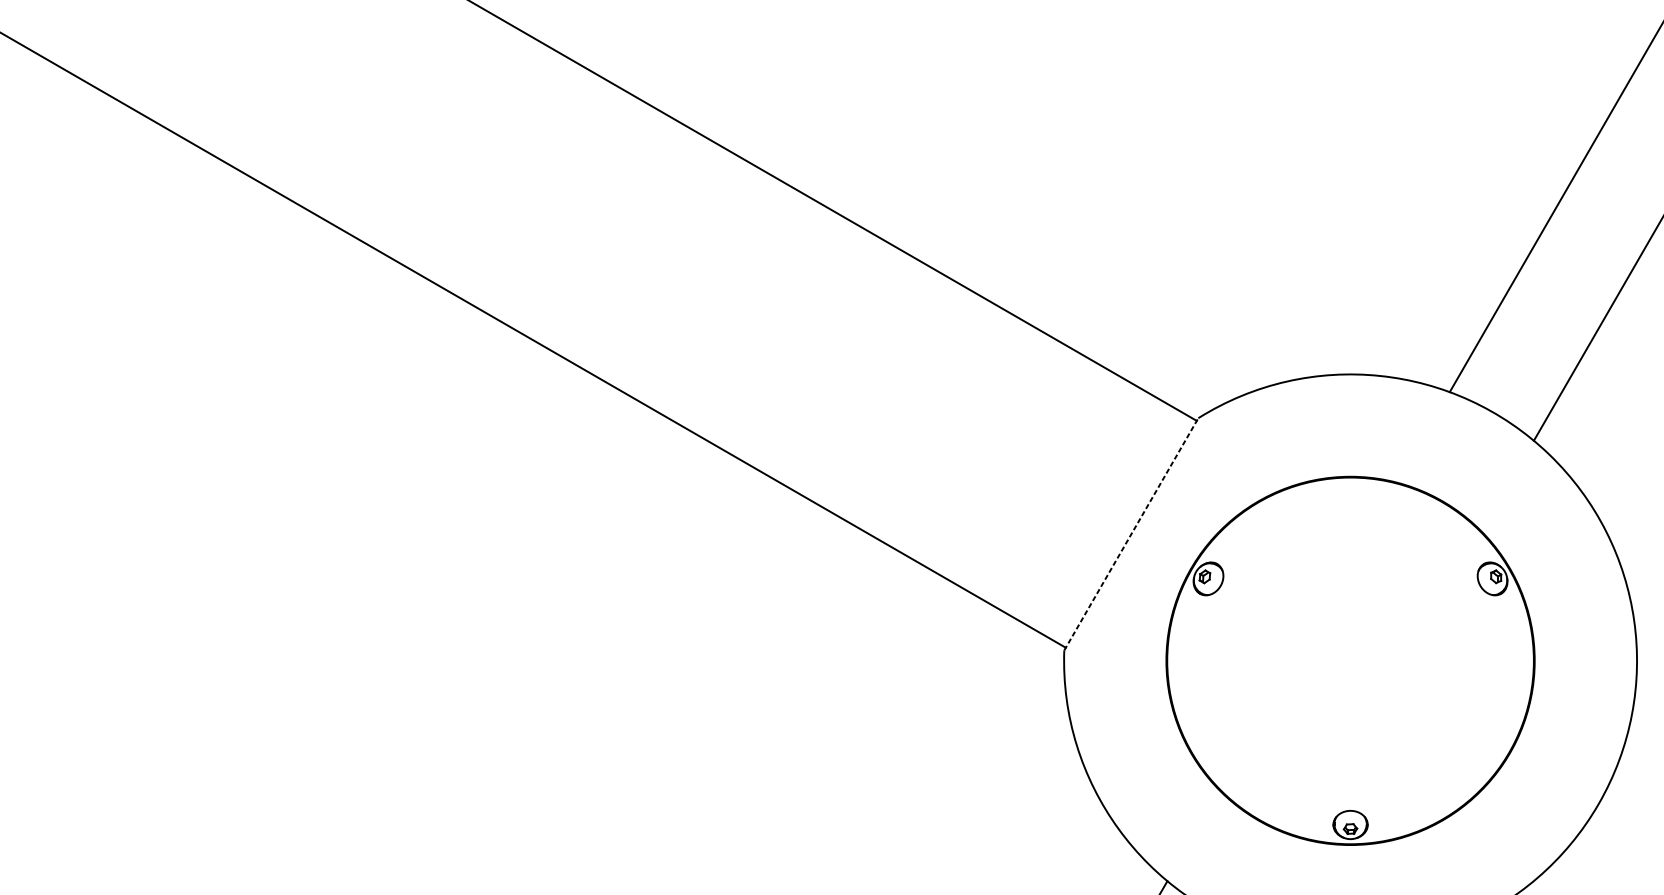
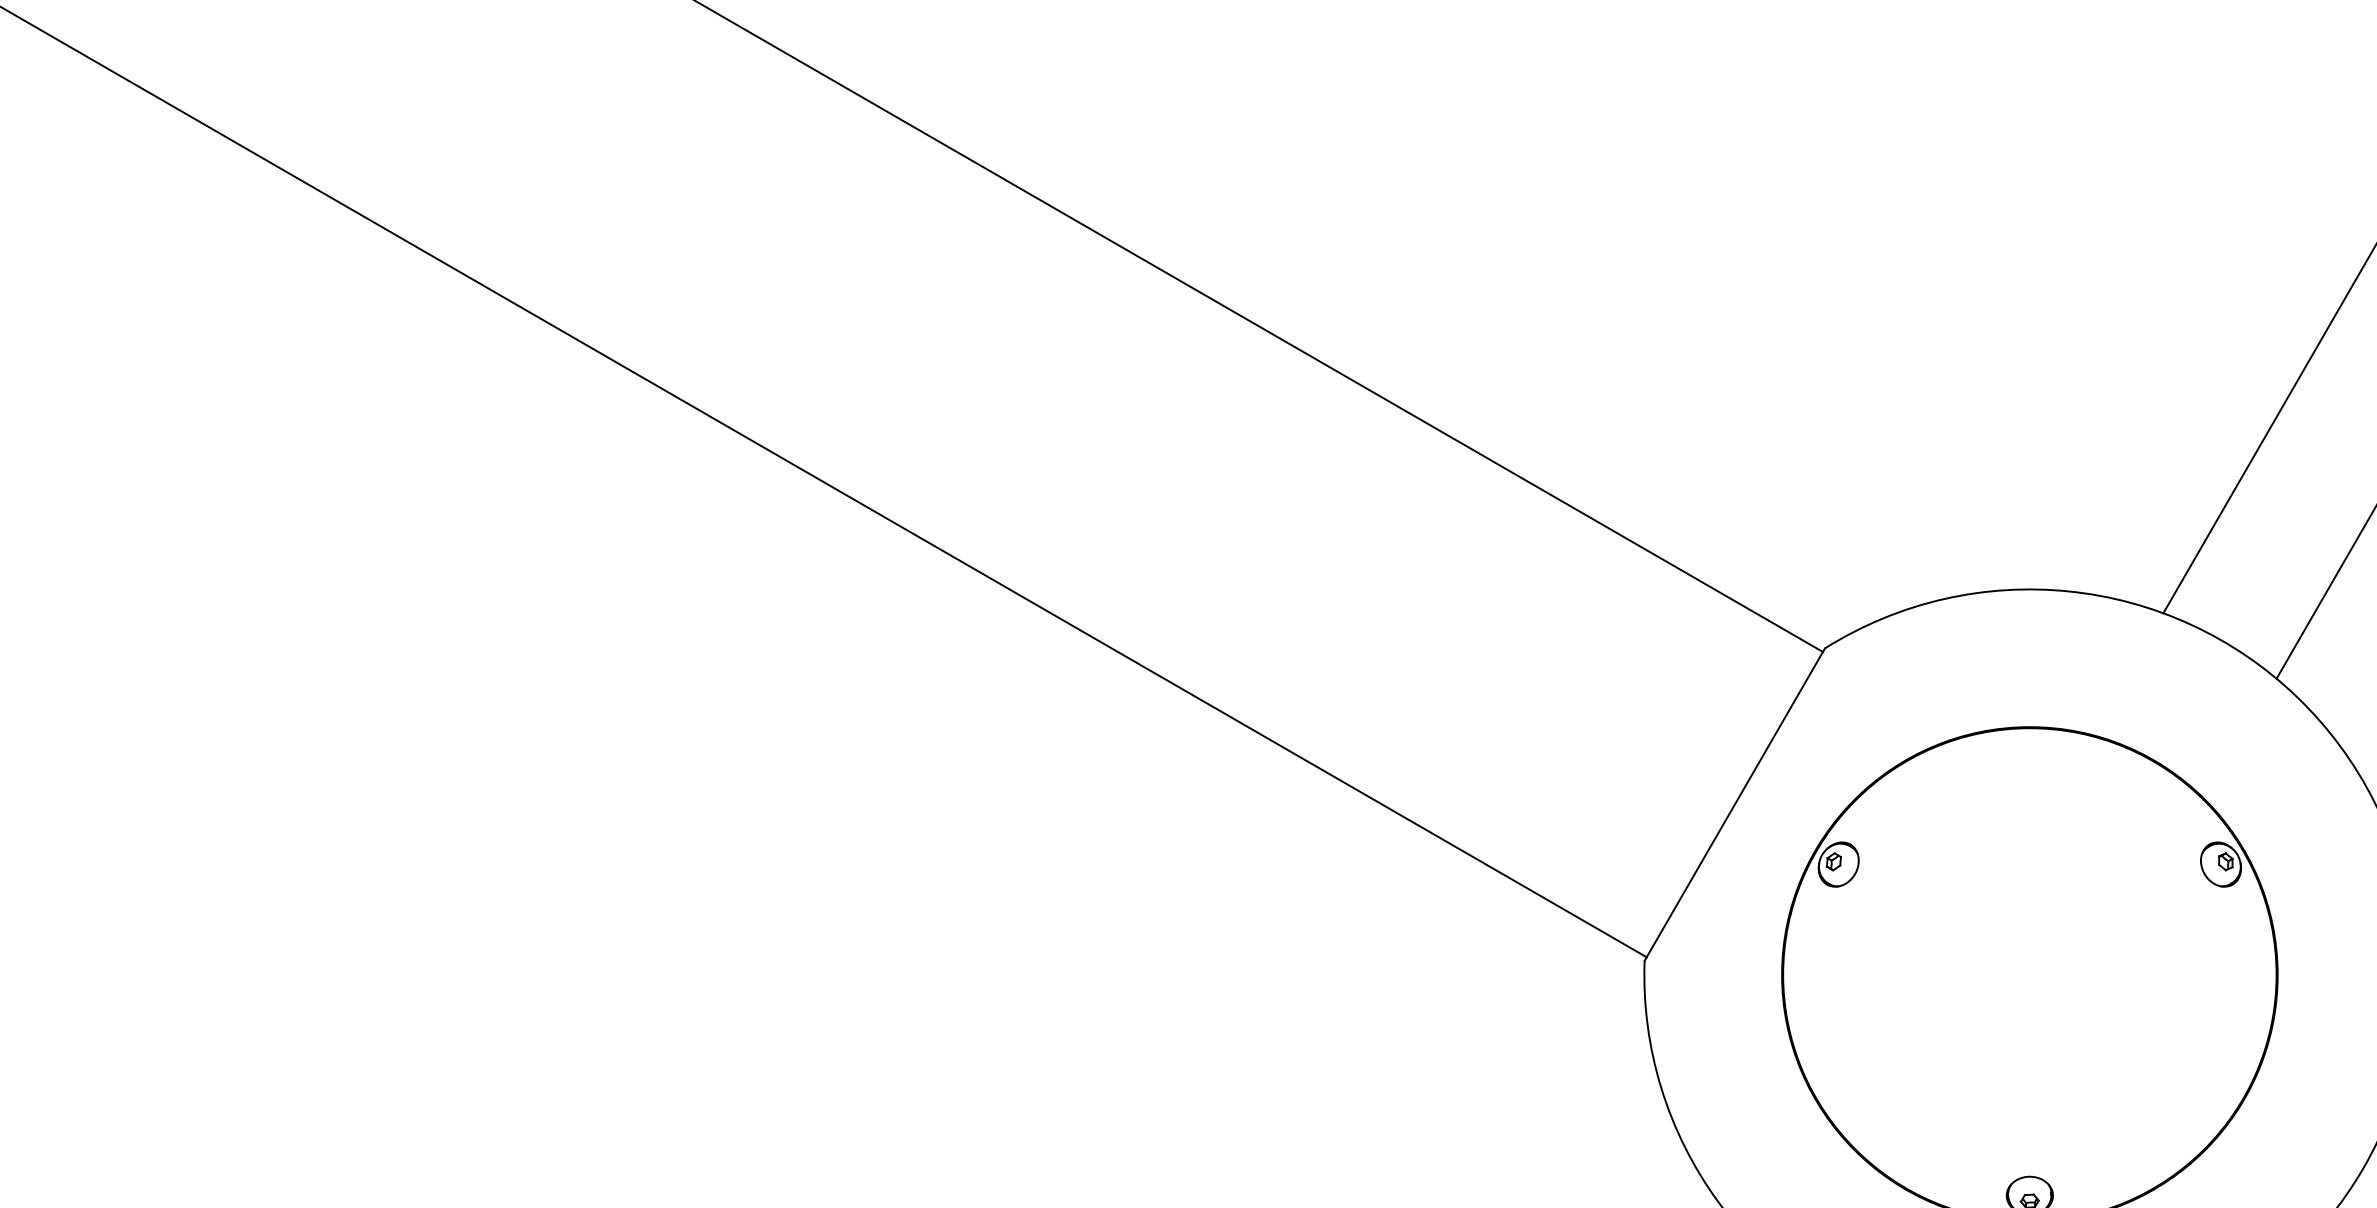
line: (1131, 534) -> (1735, 804), dashed -> solid

